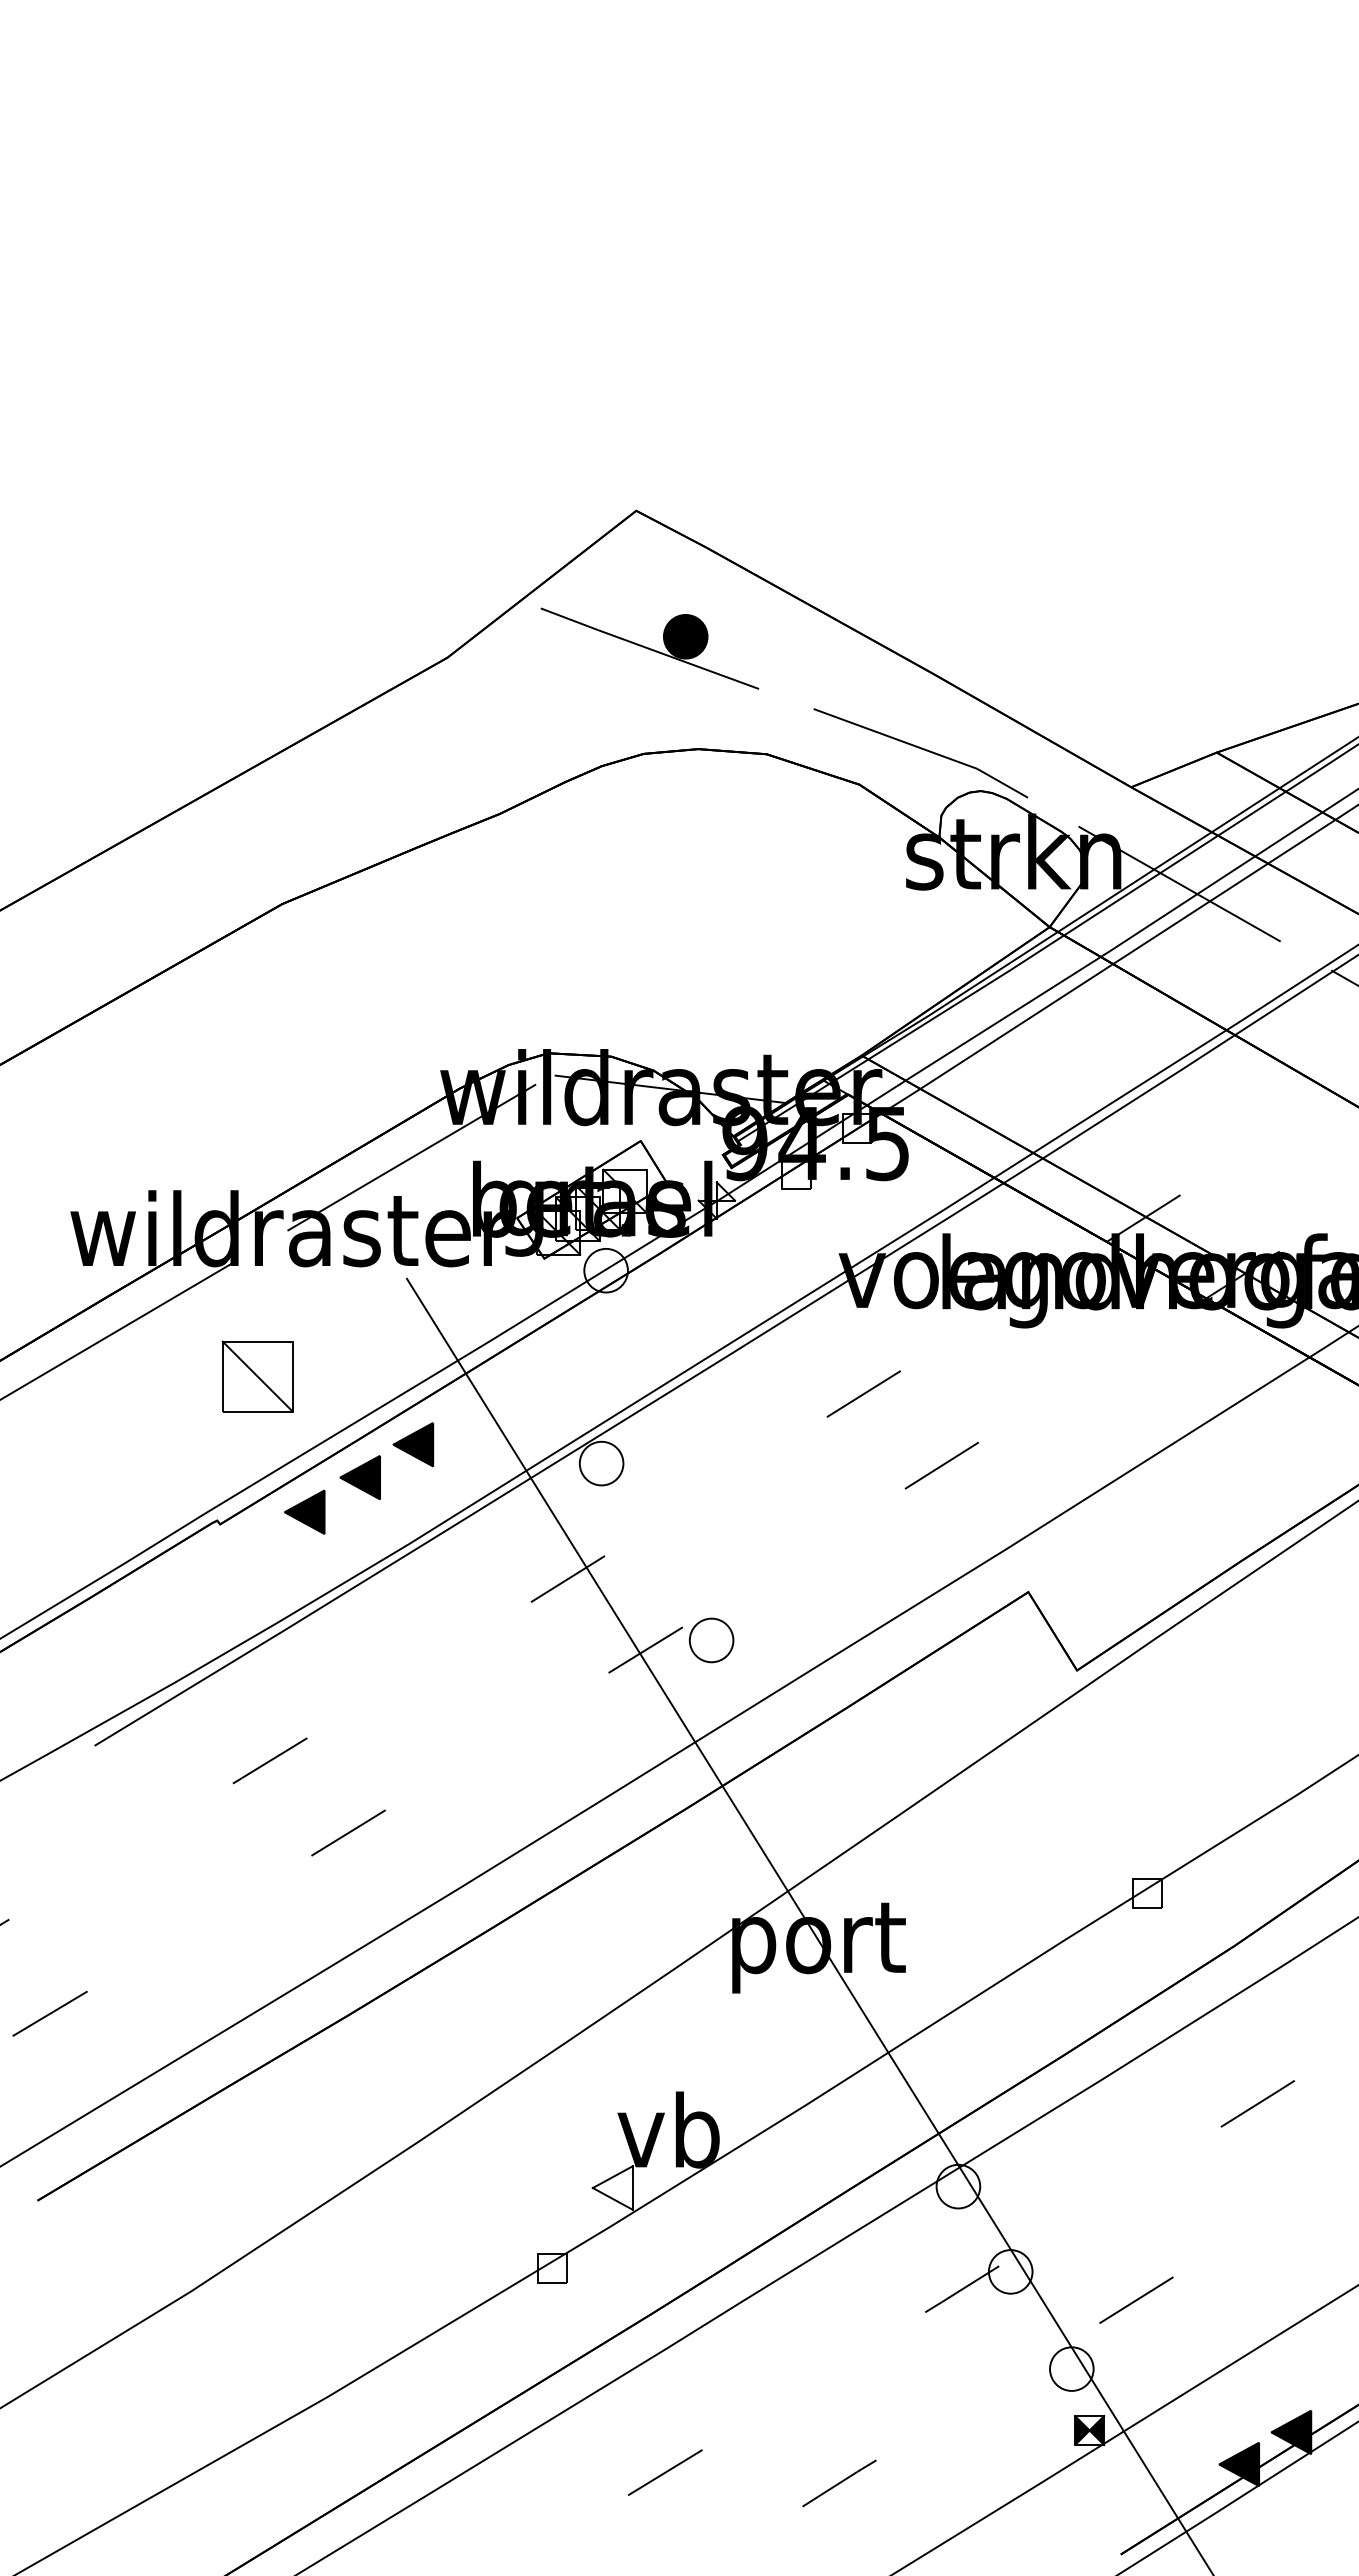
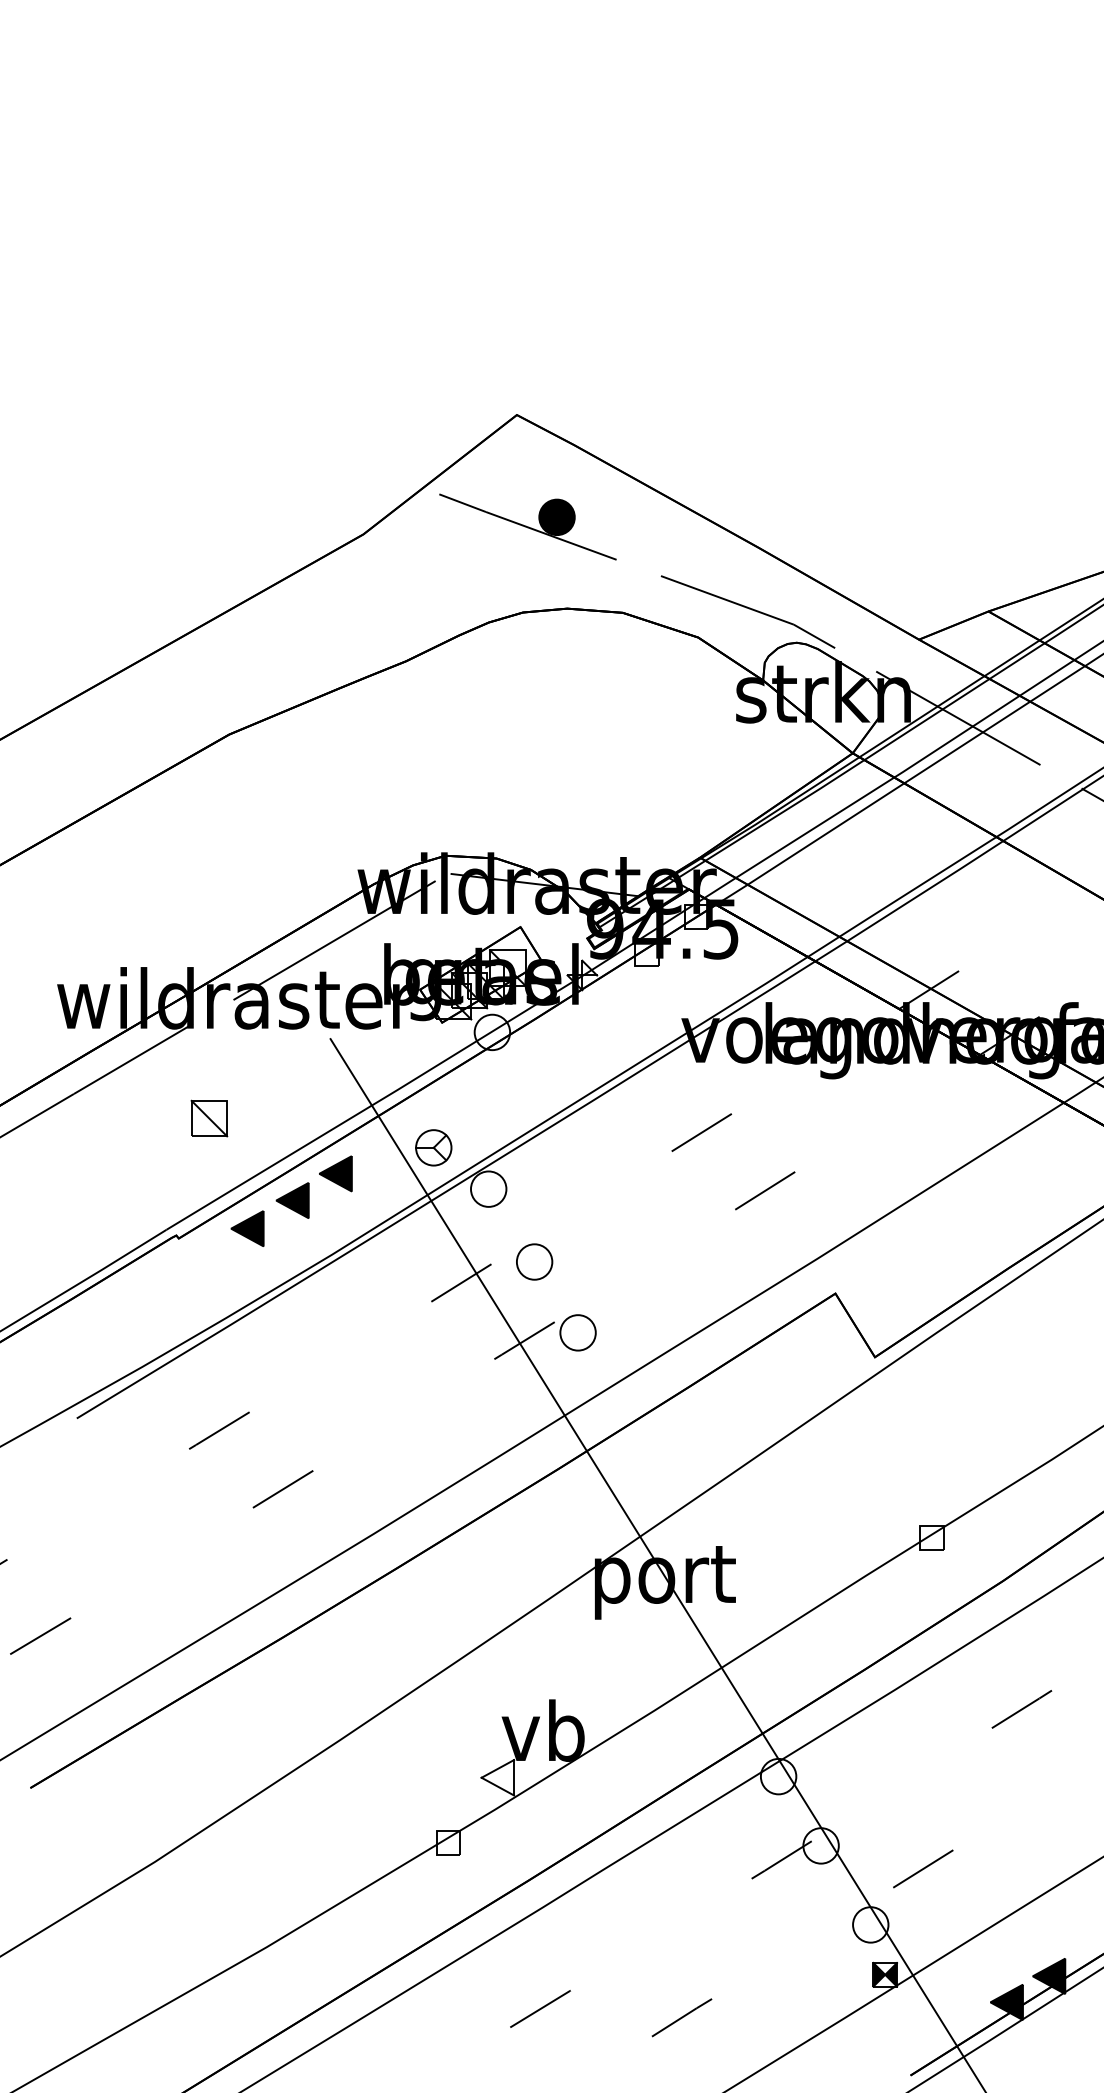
part: (257, 1376) -> (209, 1118), size x0.62
part: (533, 1412) -> (433, 1147), added
part: (657, 1552) -> (534, 1261), added

